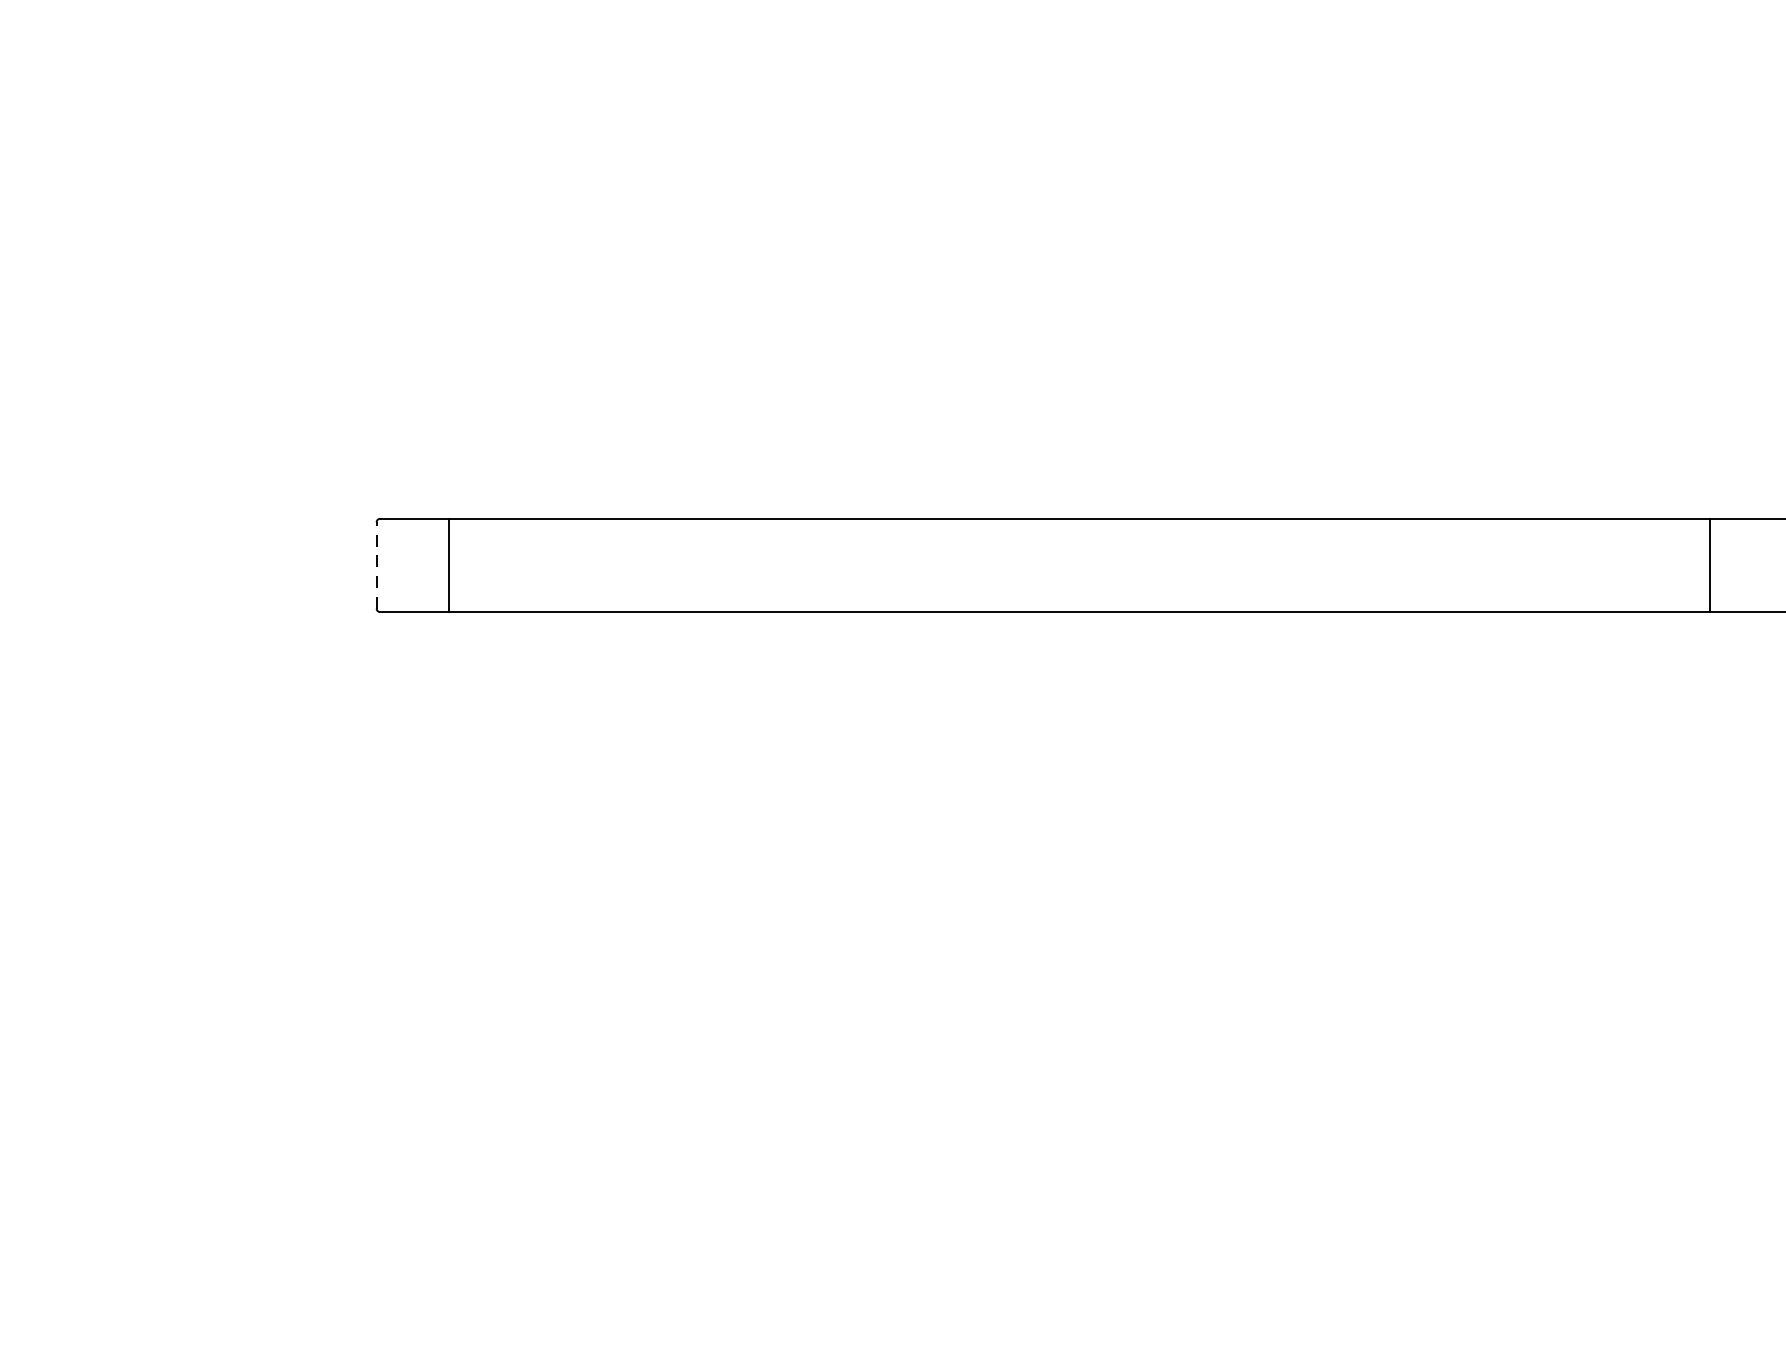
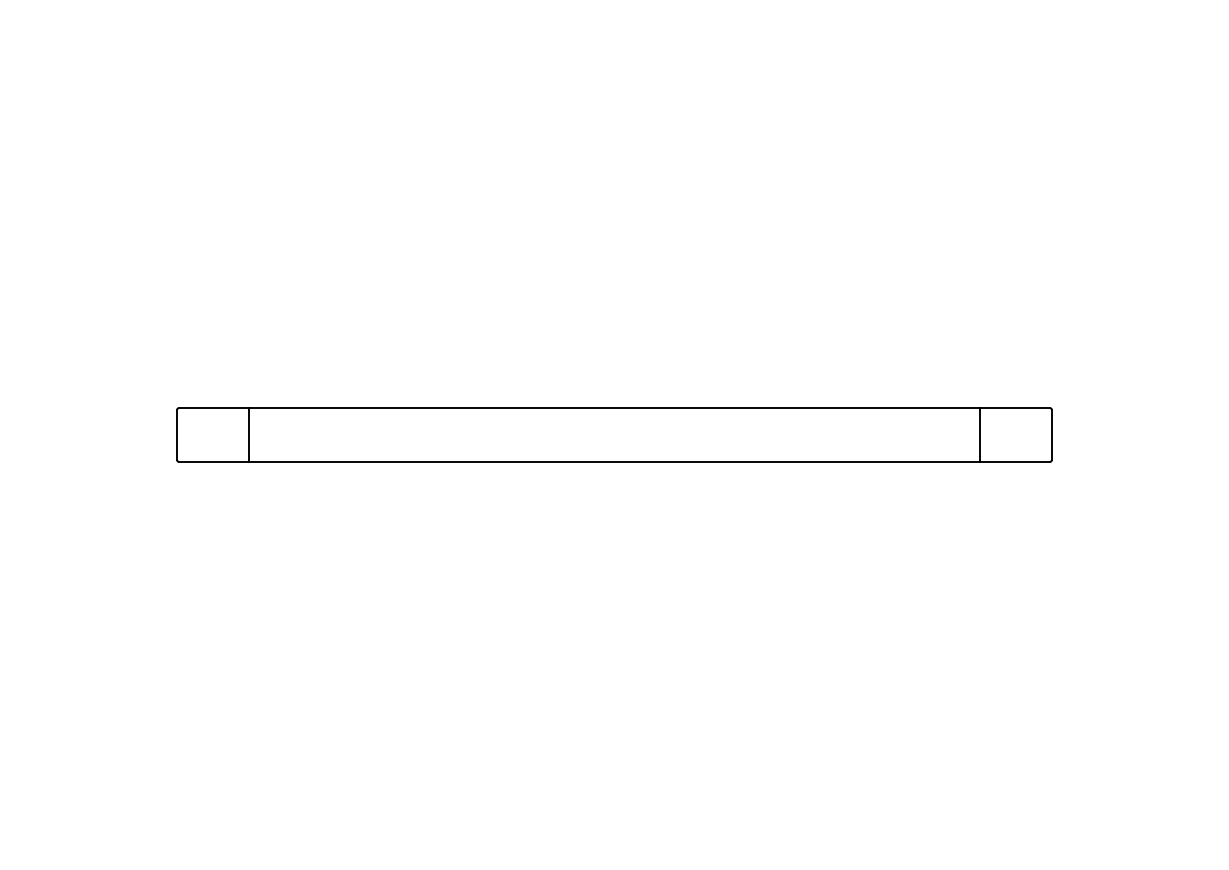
line: (375, 564) -> (176, 434), dashed -> solid
line: (448, 564) -> (249, 434), moved
line: (1709, 564) -> (979, 434), moved

